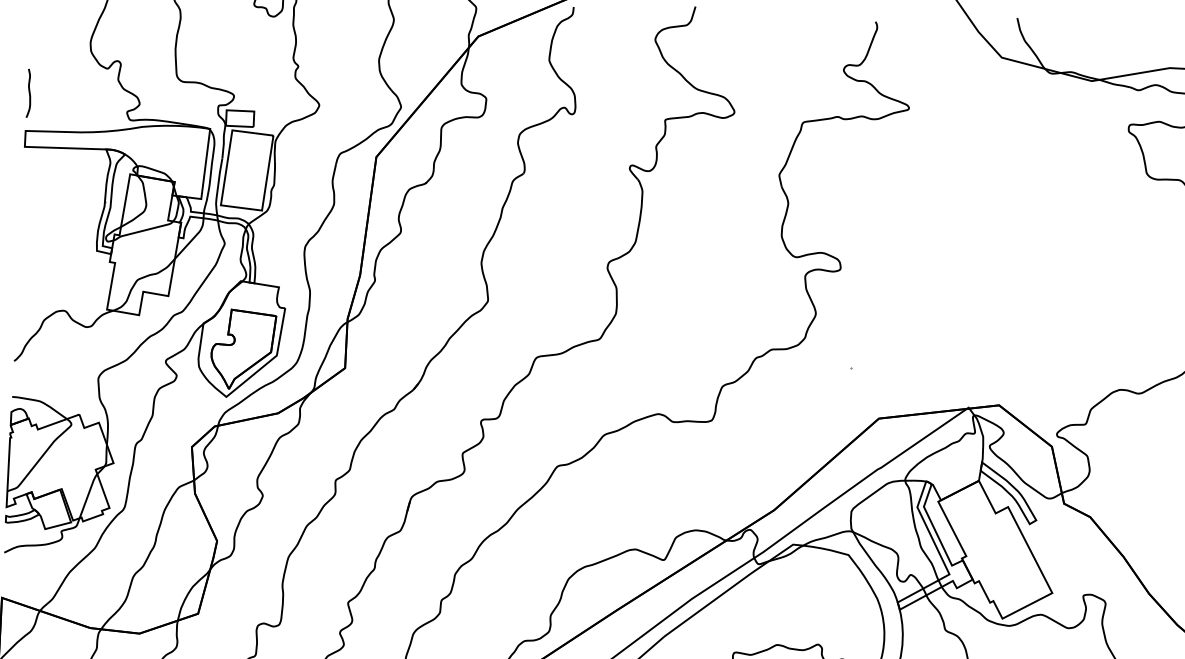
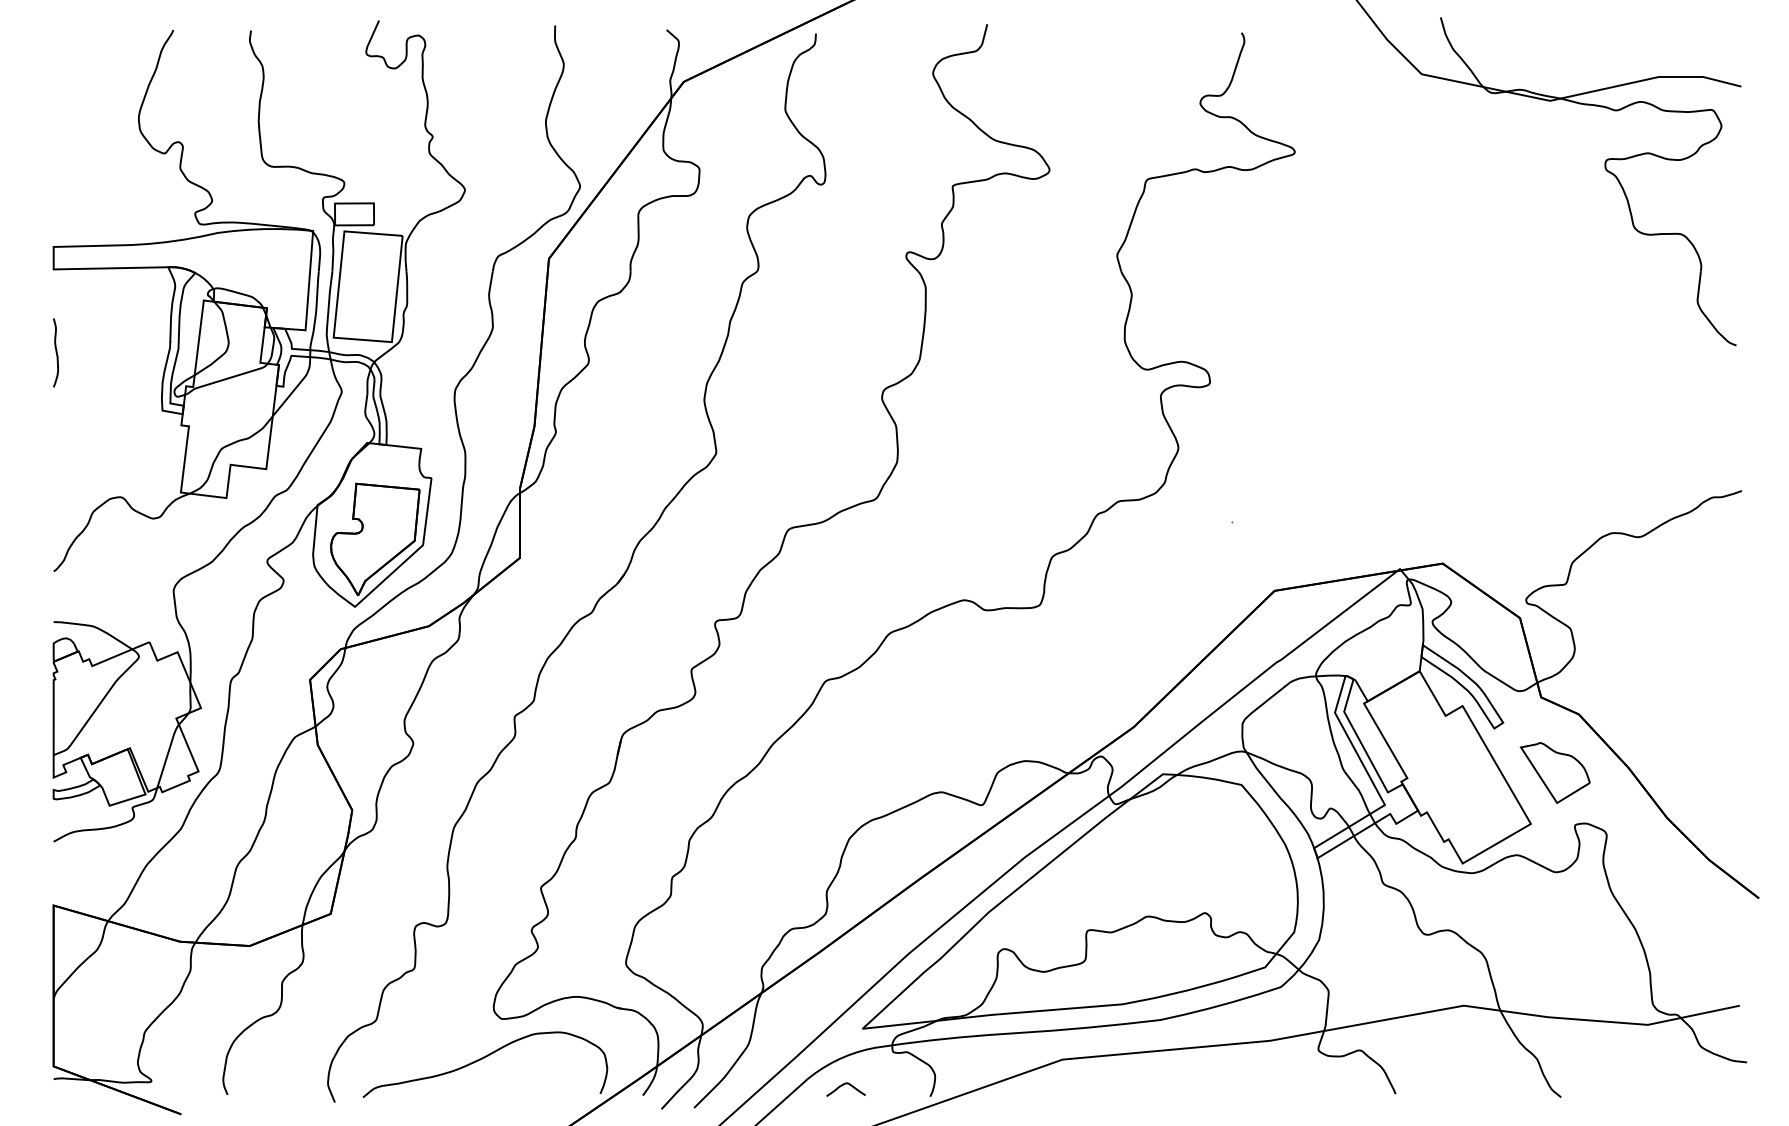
curve: (29, 93) -> (56, 352), moved
part: (1070, 557) -> (1554, 772), added

